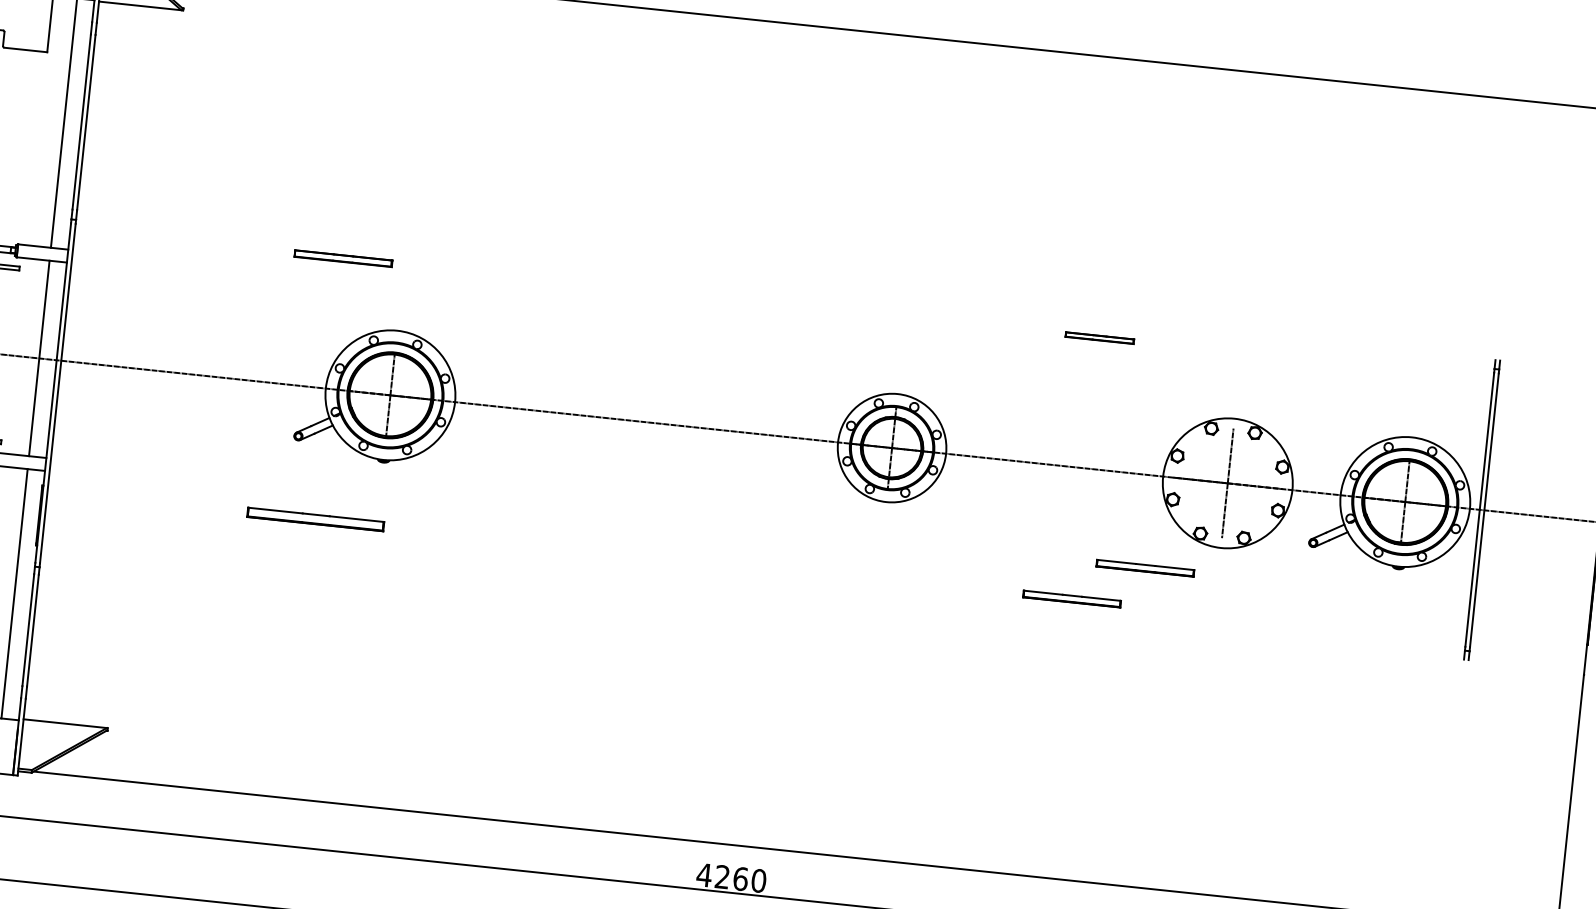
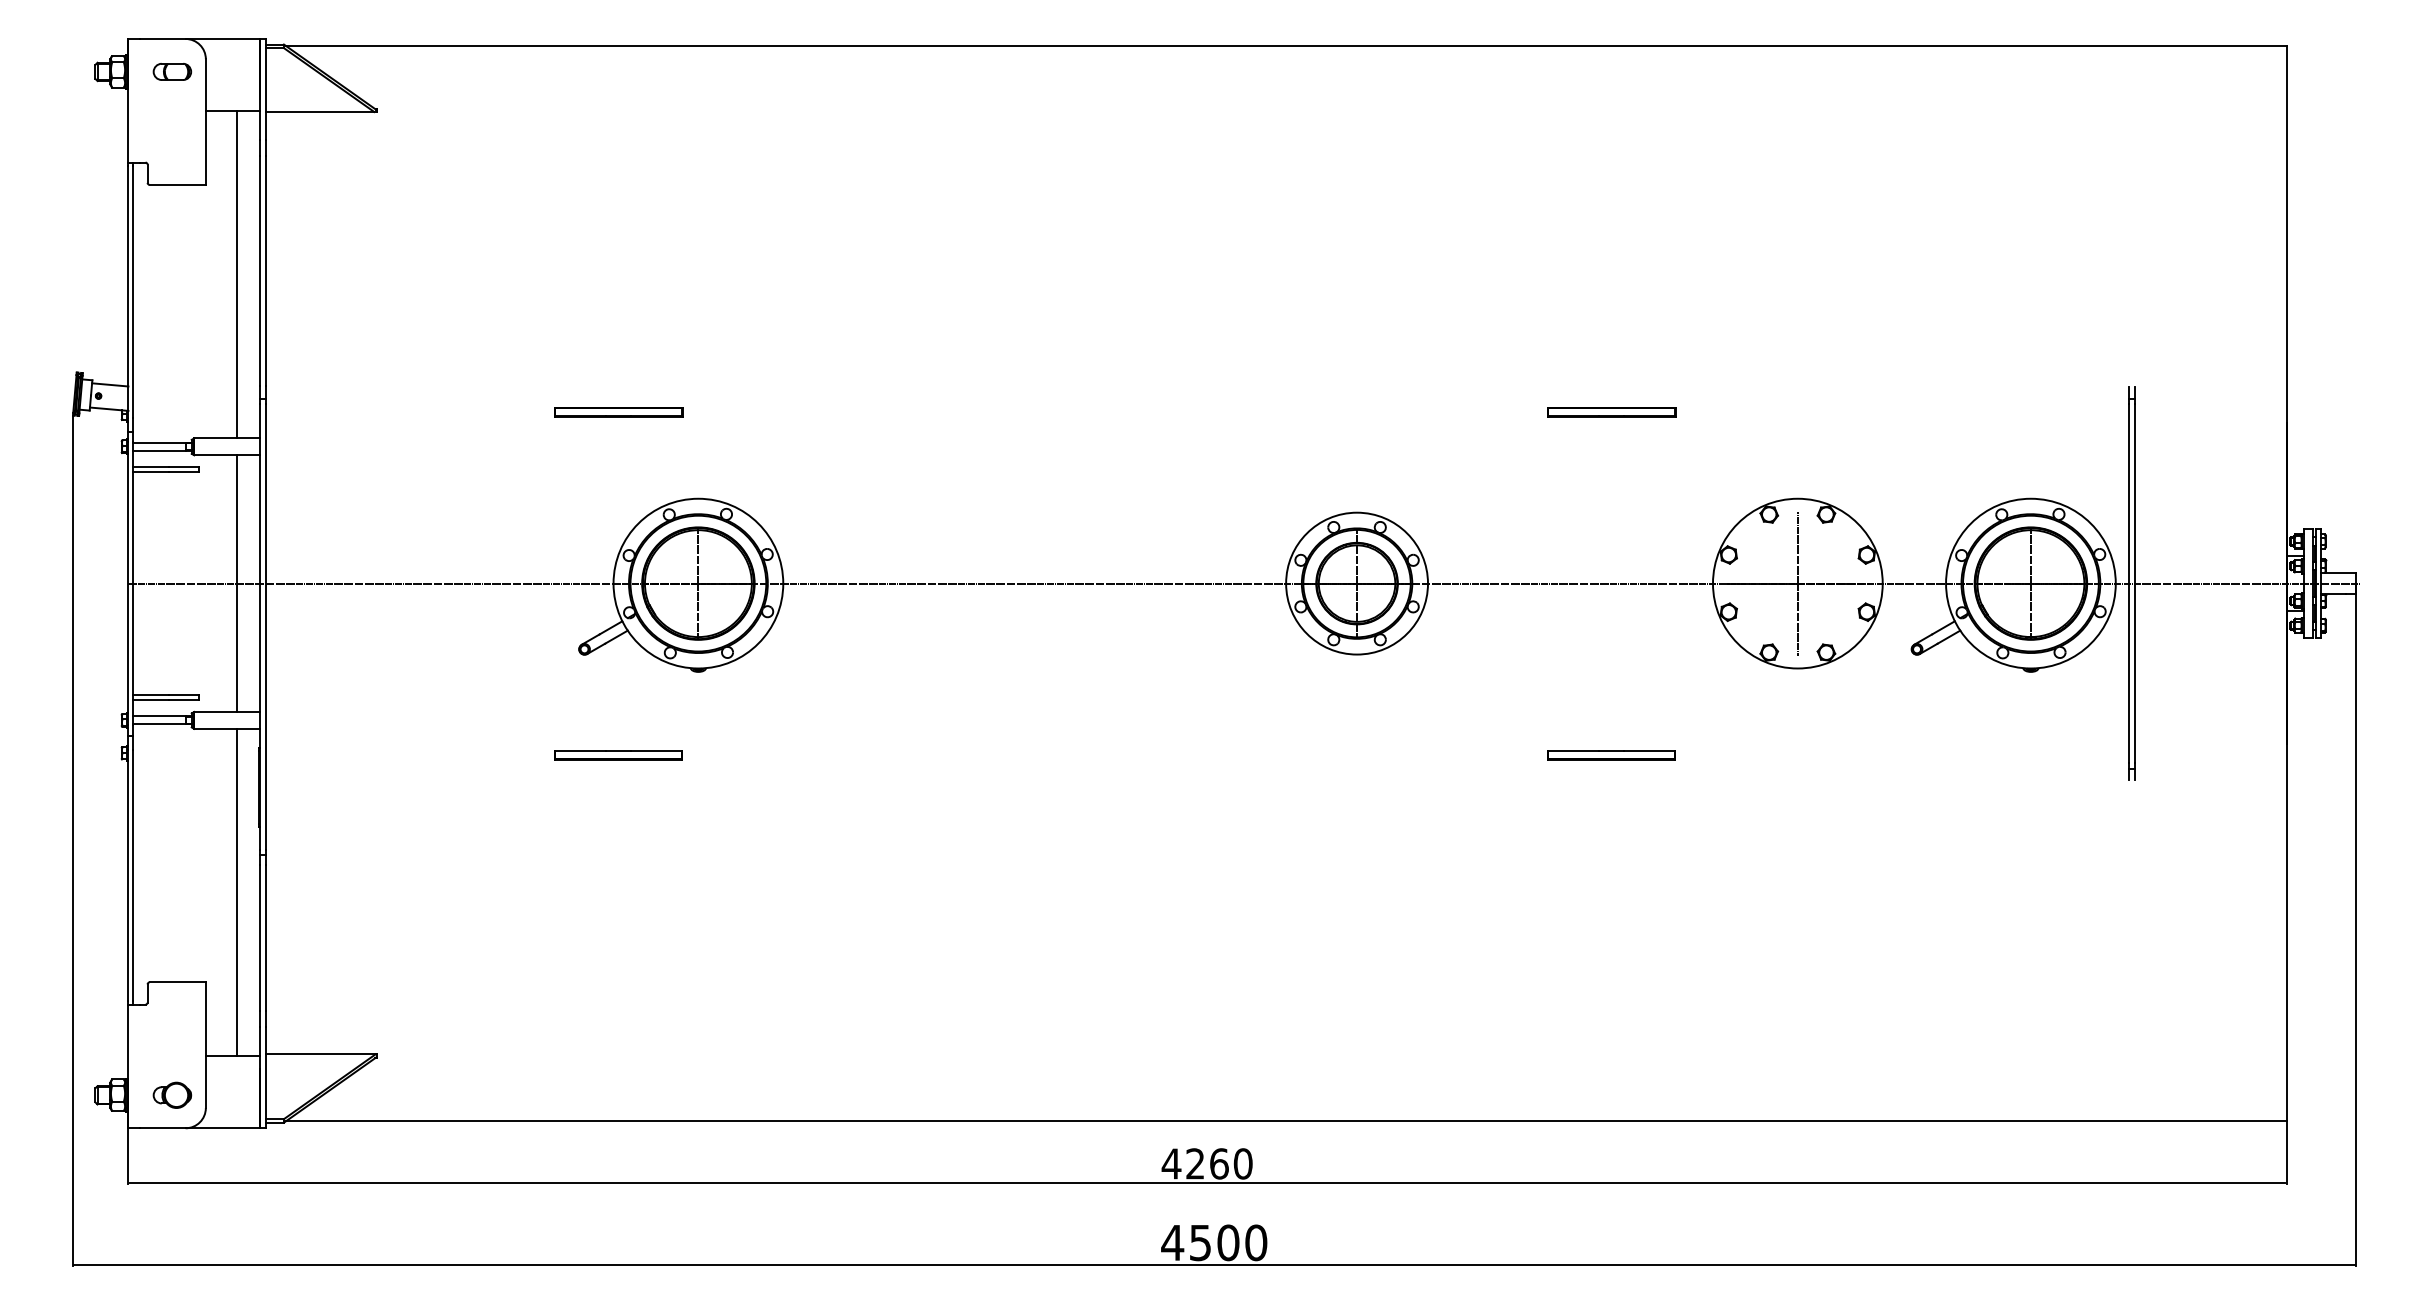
part: (1099, 338) -> (1611, 412), size x1.43
part: (315, 519) -> (618, 755), size x0.71
part: (1145, 568) -> (1702, 705), removed

